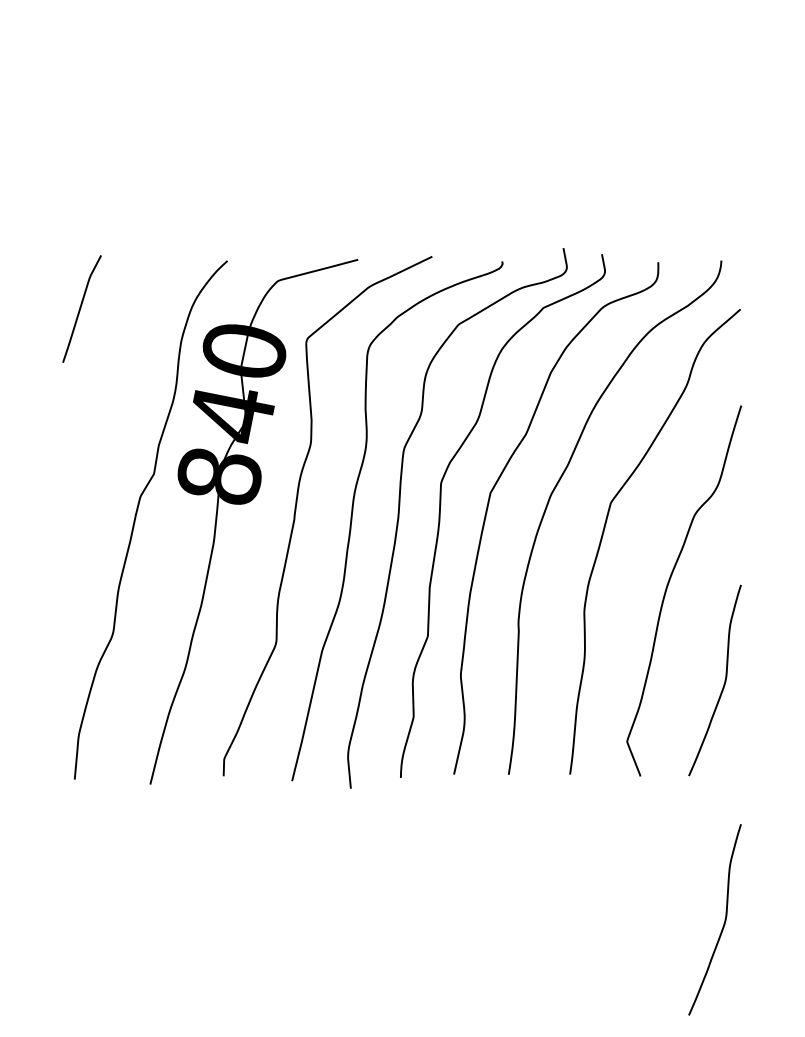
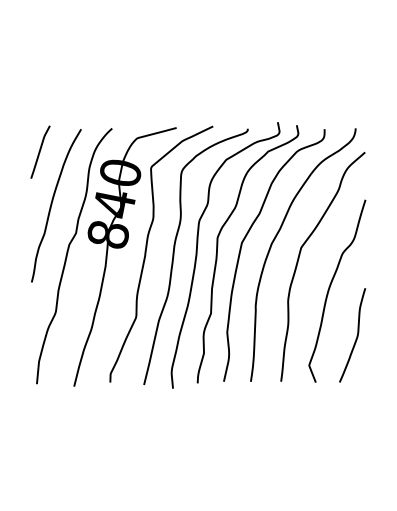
curve: (106, 415) -> (52, 204), added
curve: (722, 920) -> (356, 453), removed

